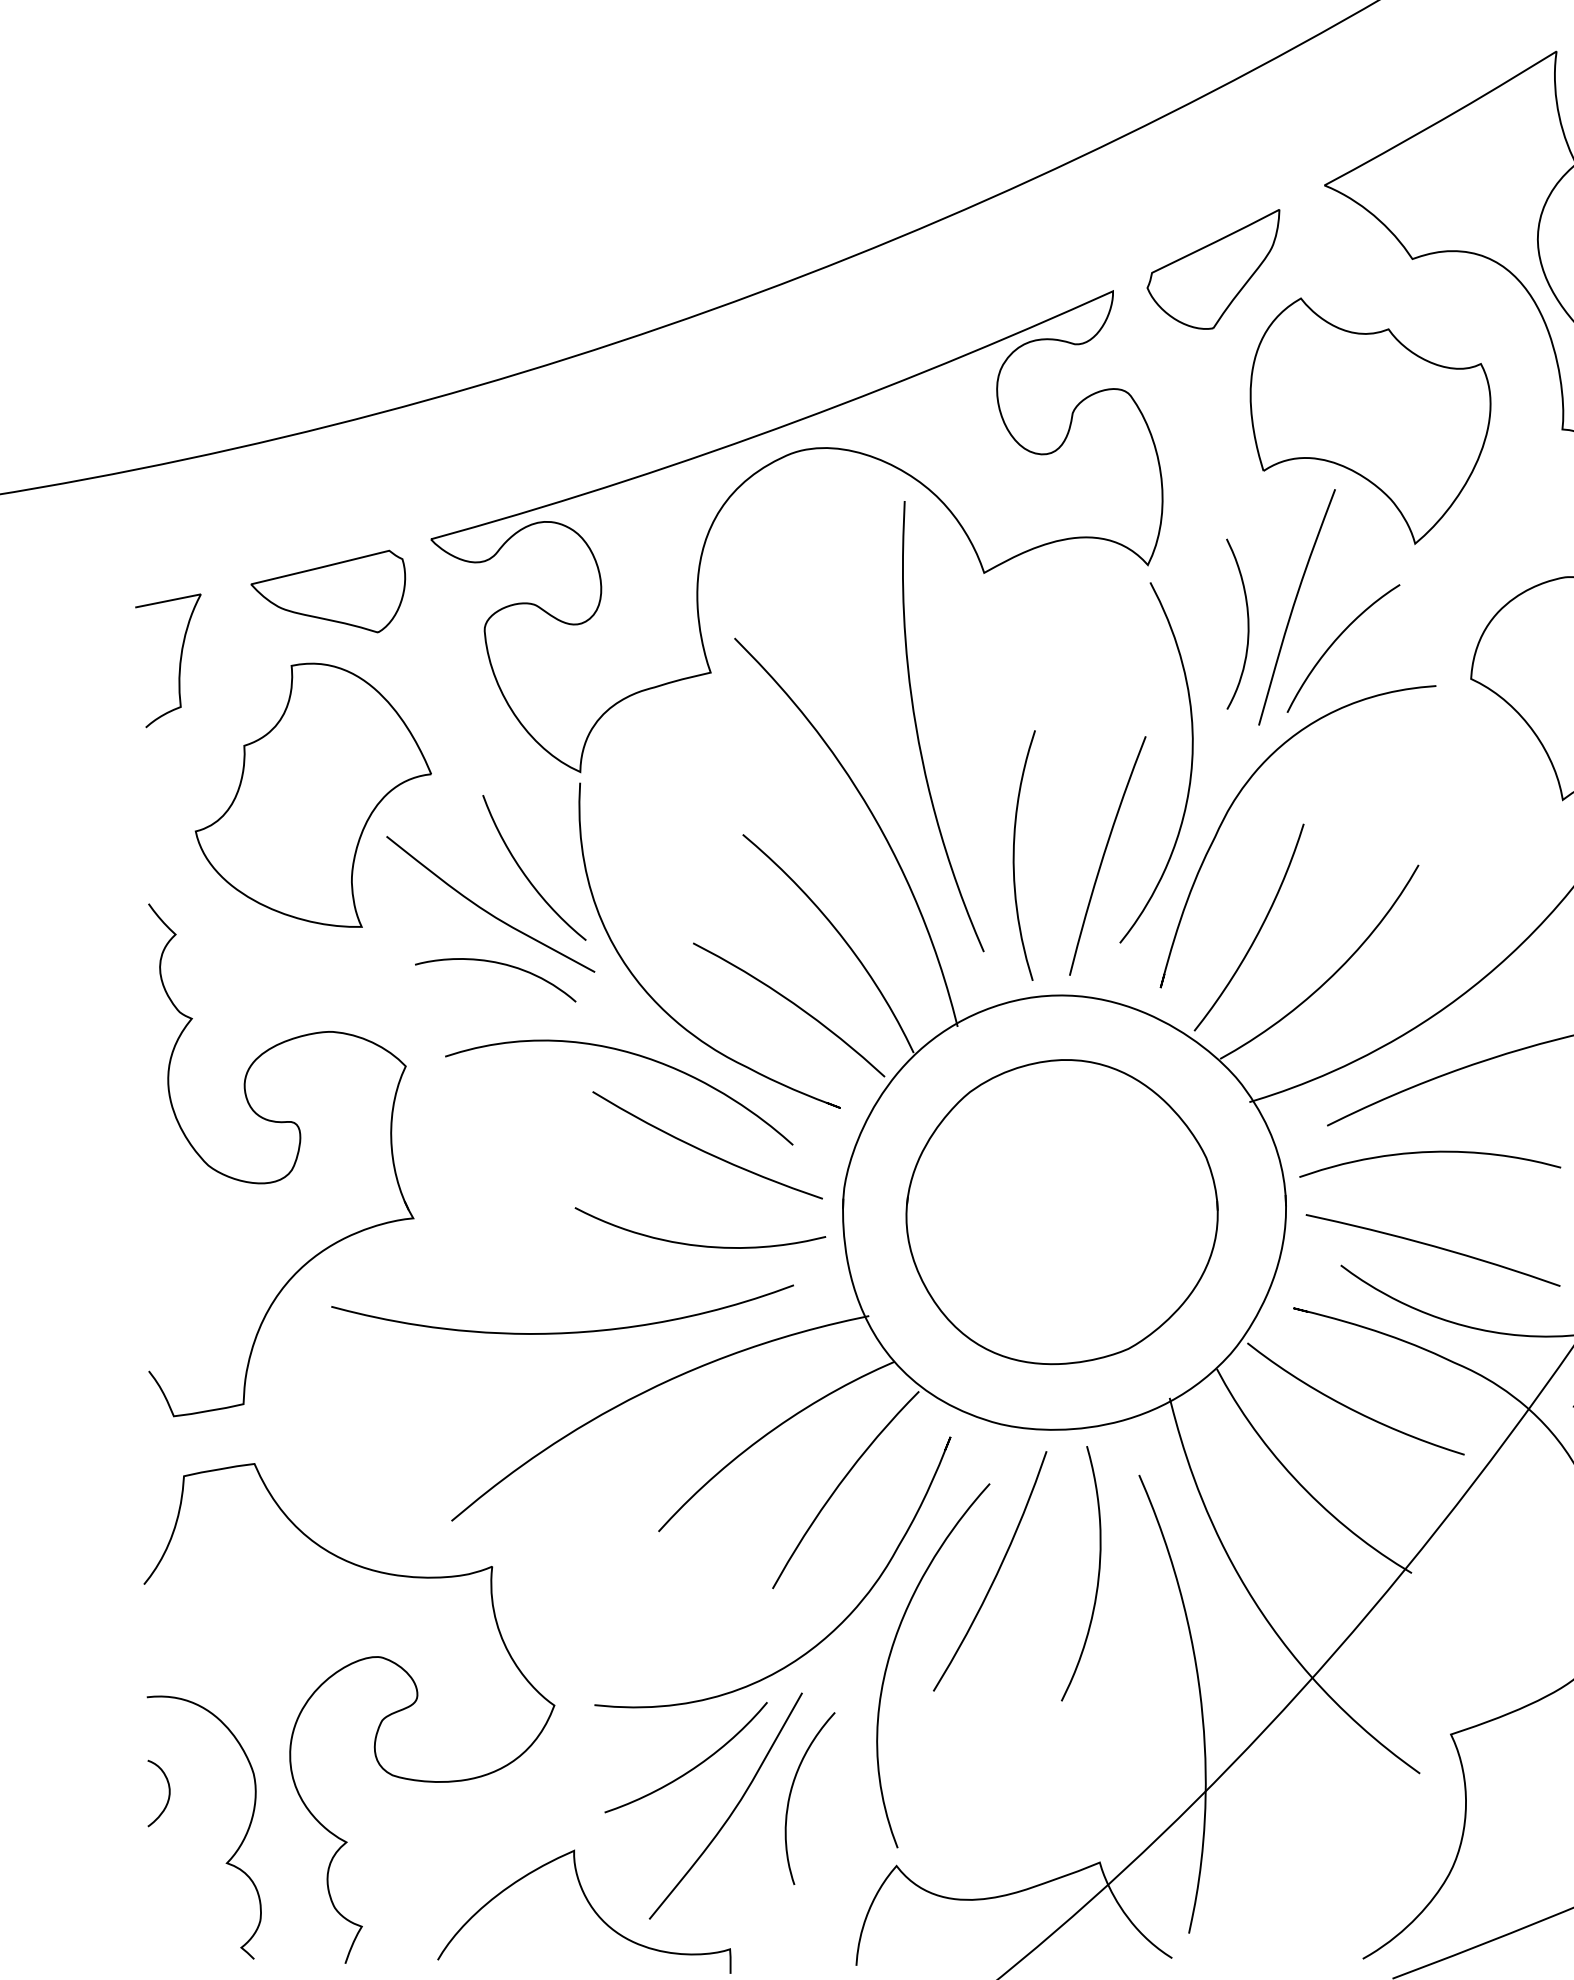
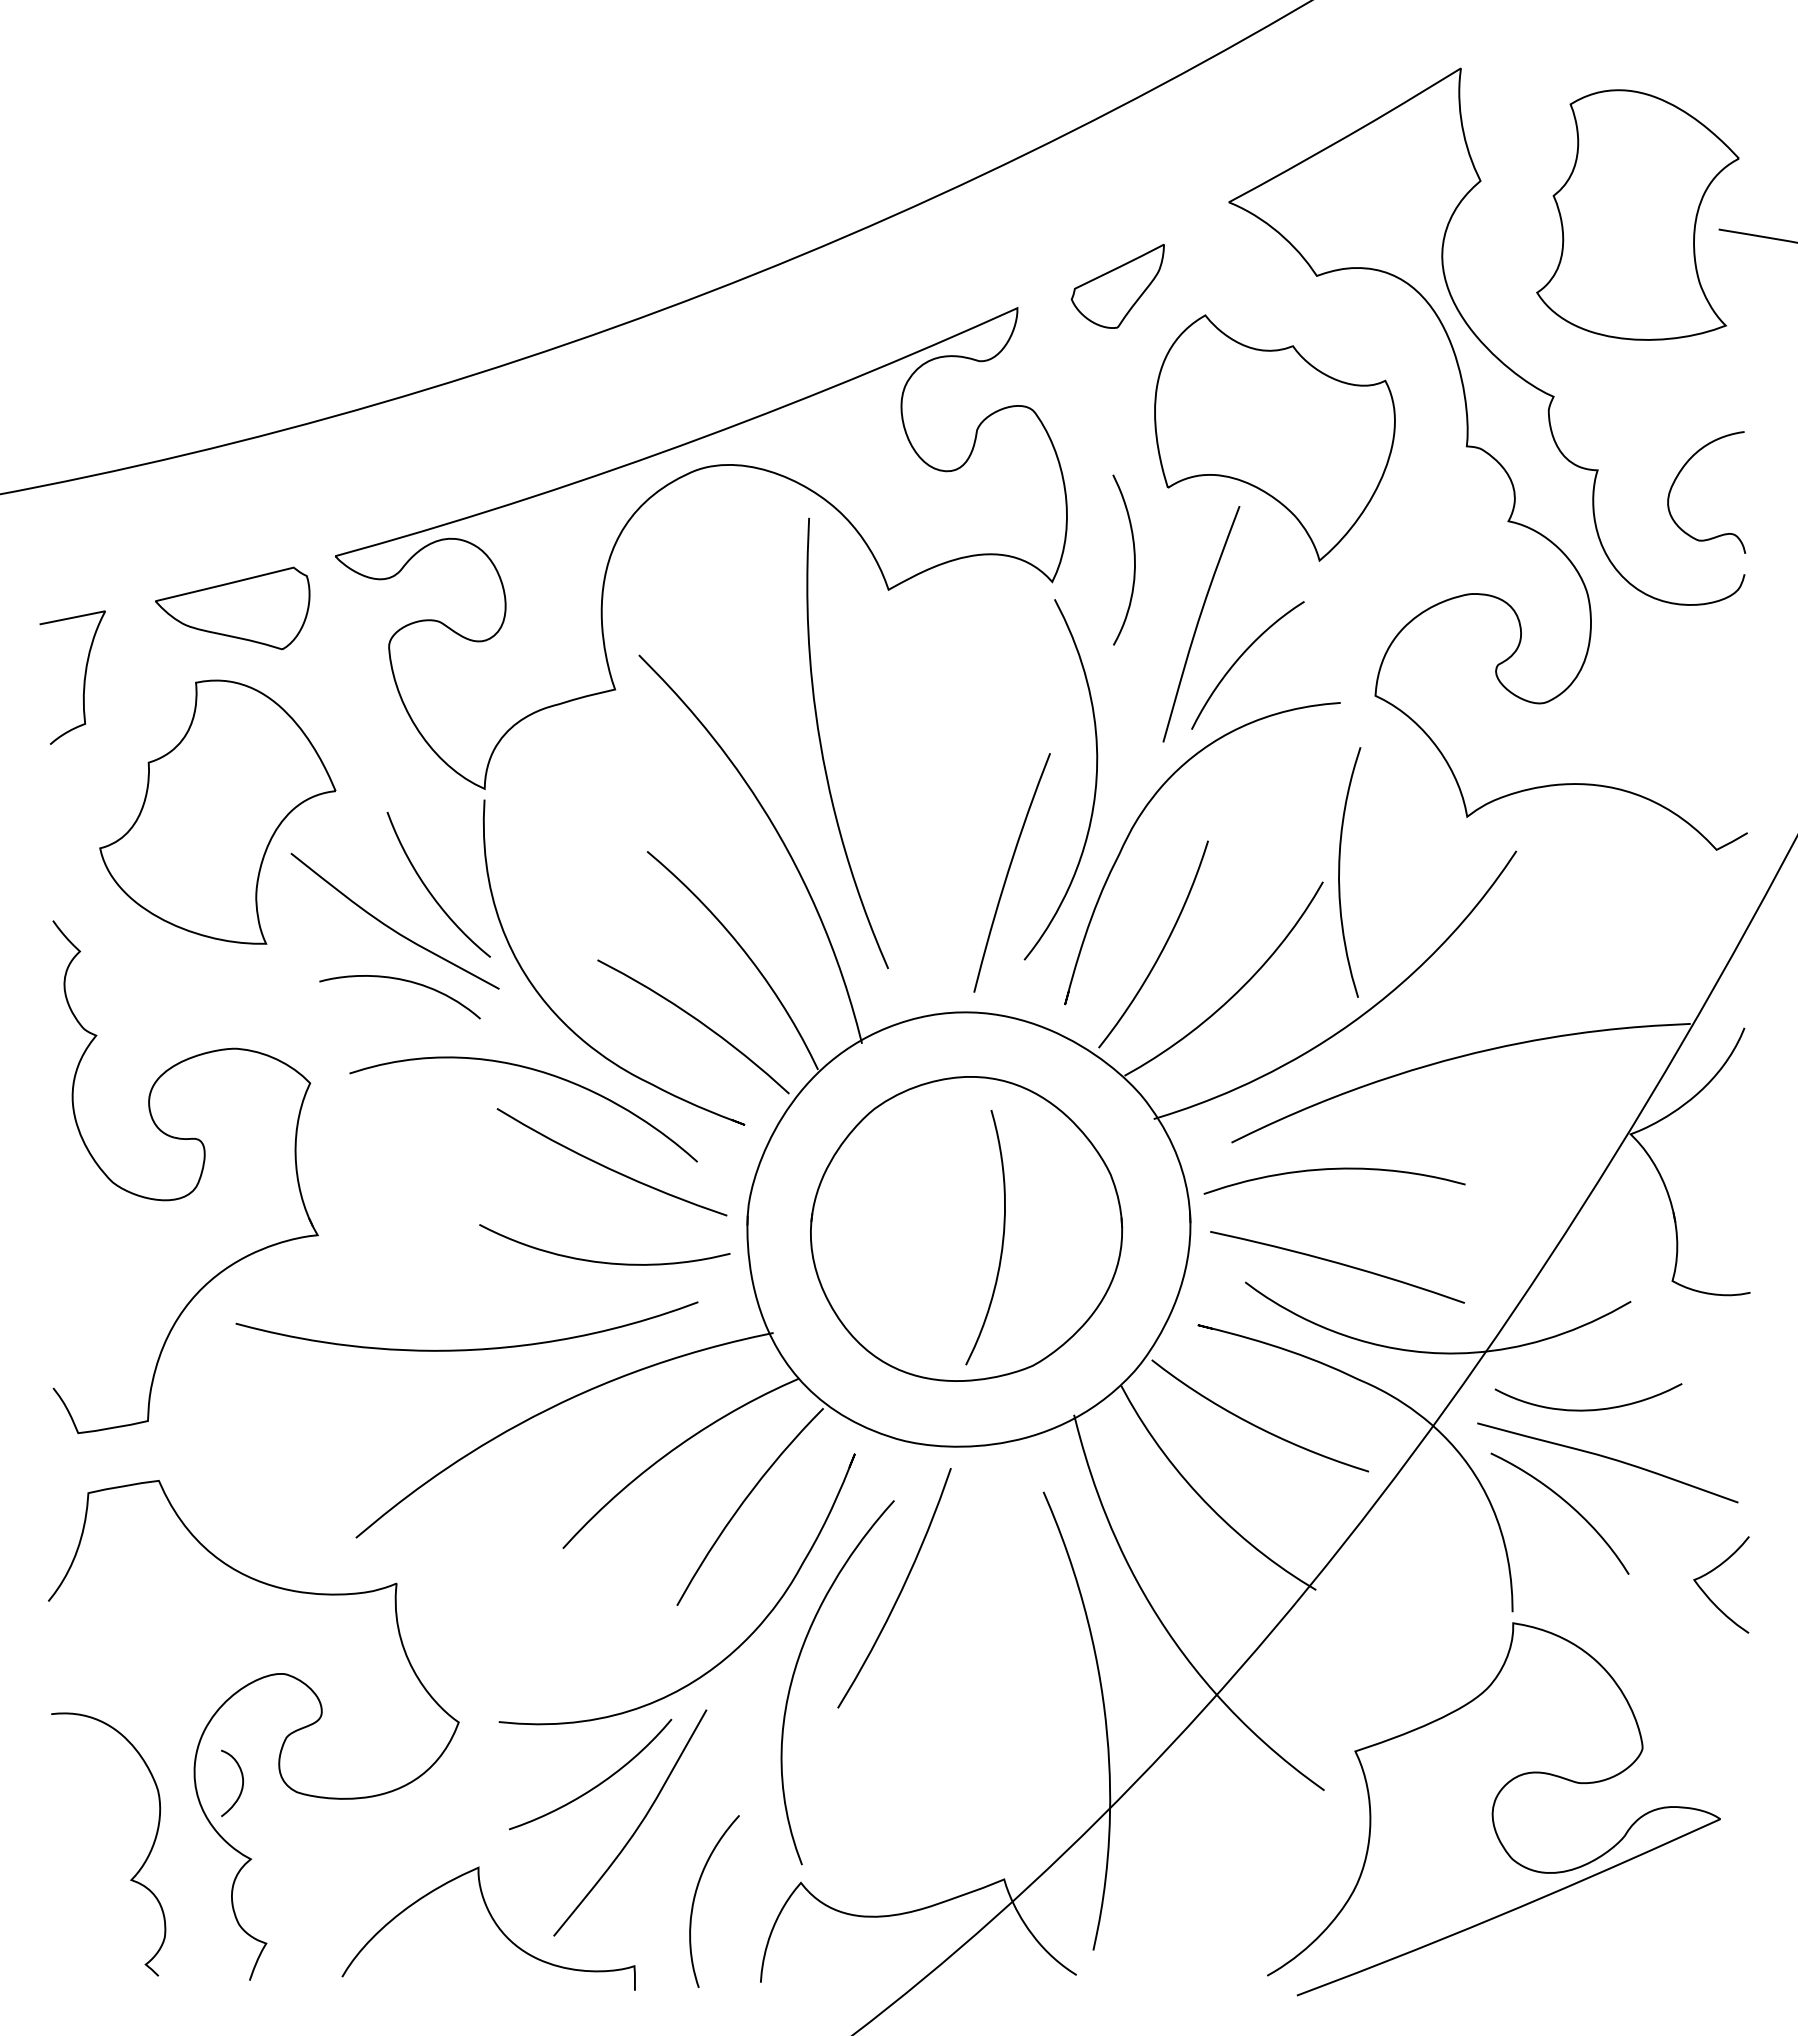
part: (1213, 269) -> (1117, 286), size x0.7
curve: (1247, 619) -> (1133, 555), moved
curve: (1015, 852) -> (1340, 869), moved
curve: (1098, 1573) -> (1002, 1237), moved
curve: (791, 1795) -> (695, 1898), moved
curve: (168, 1796) -> (241, 1786), moved

